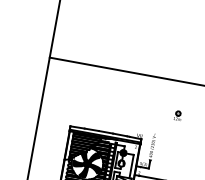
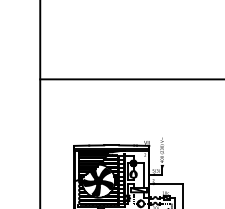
part: (178, 115) -> (182, 114), removed

